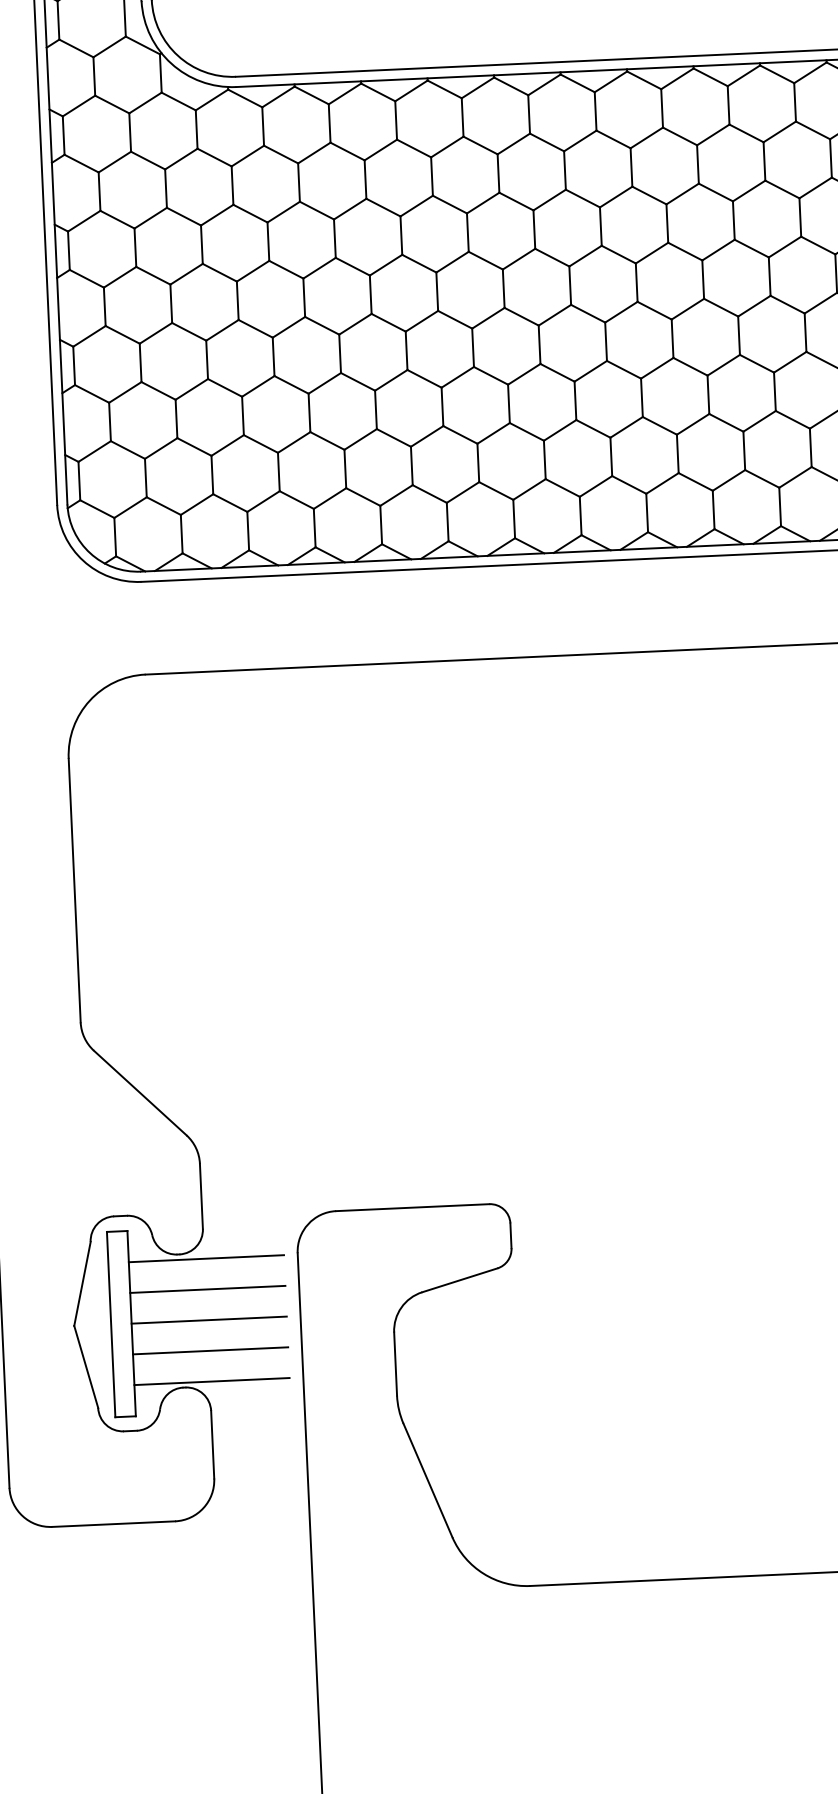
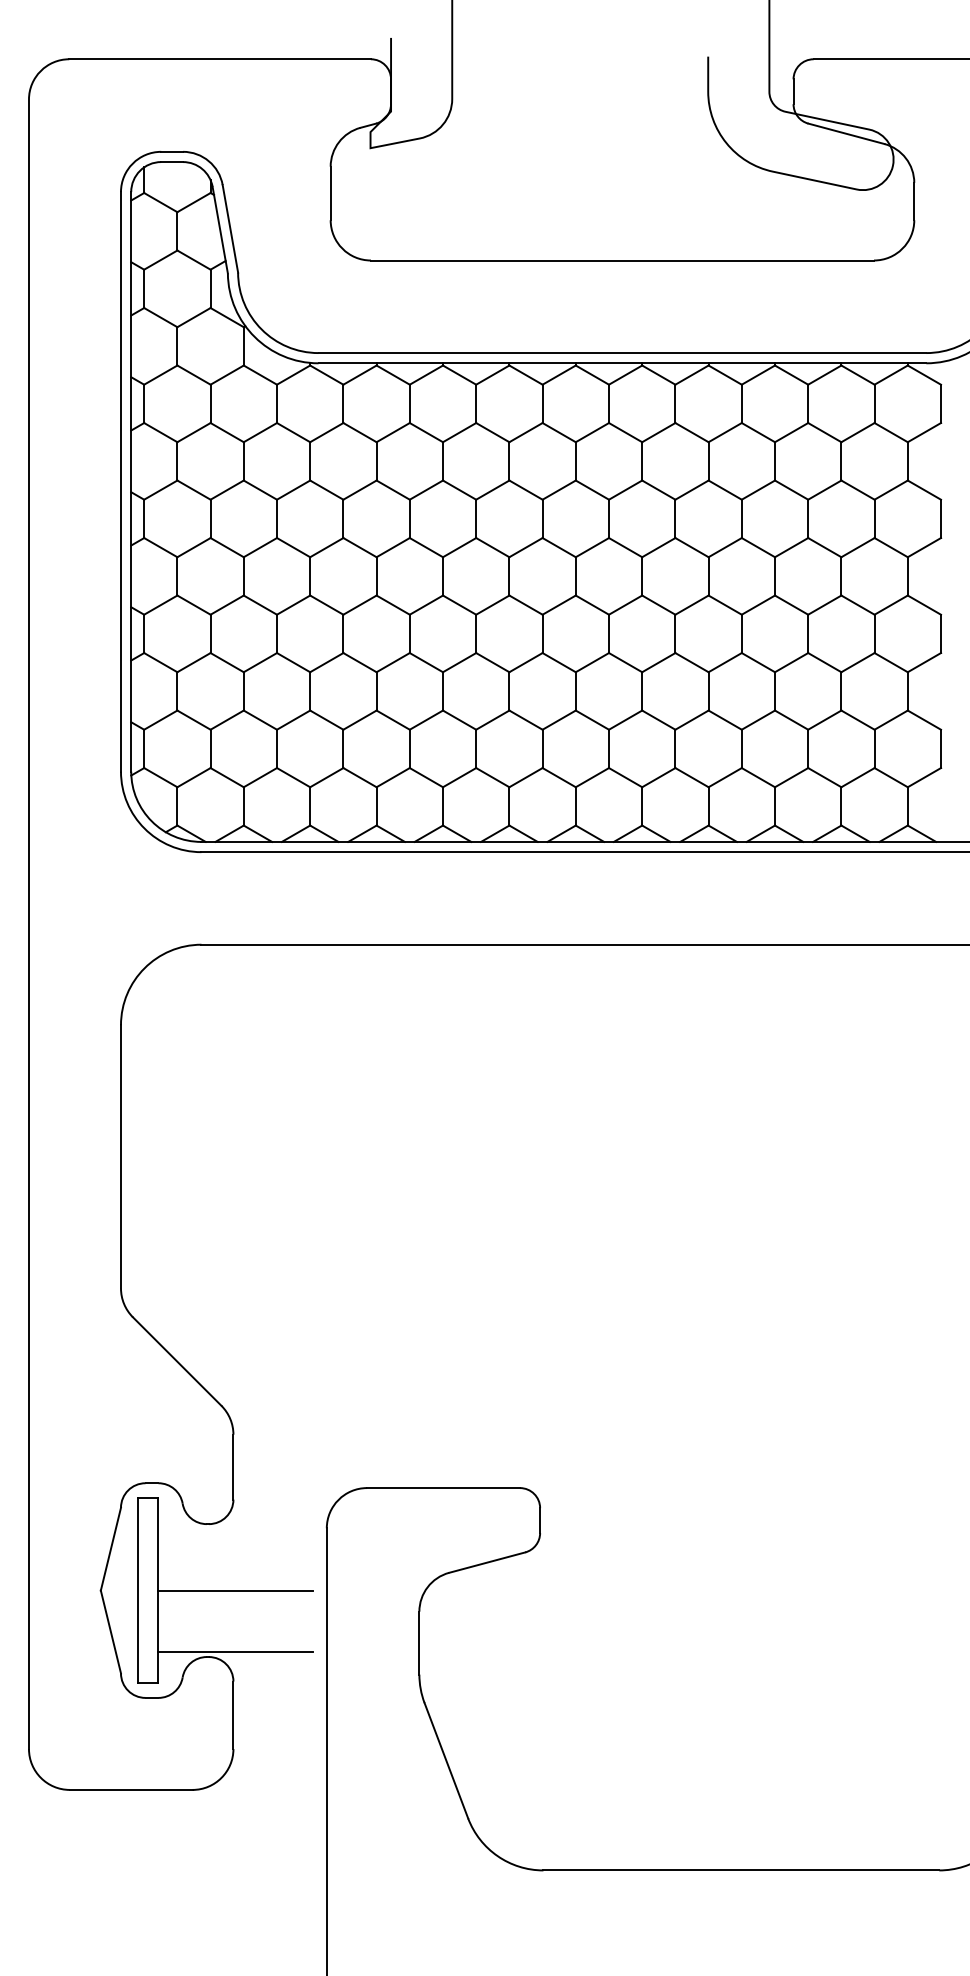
line: (206, 1258) -> (235, 1529), removed
line: (207, 1289) -> (235, 1560), removed
line: (210, 1350) -> (235, 1621), removed

